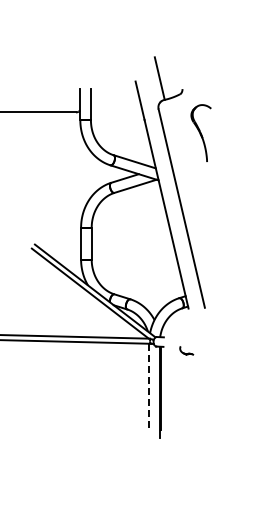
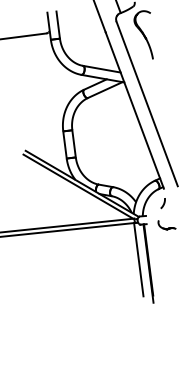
part: (200, 132) -> (144, 34), moved
curve: (185, 325) -> (163, 203), added
part: (186, 350) -> (166, 224), size x1.43
line: (149, 386) -> (139, 259), dashed -> solid

